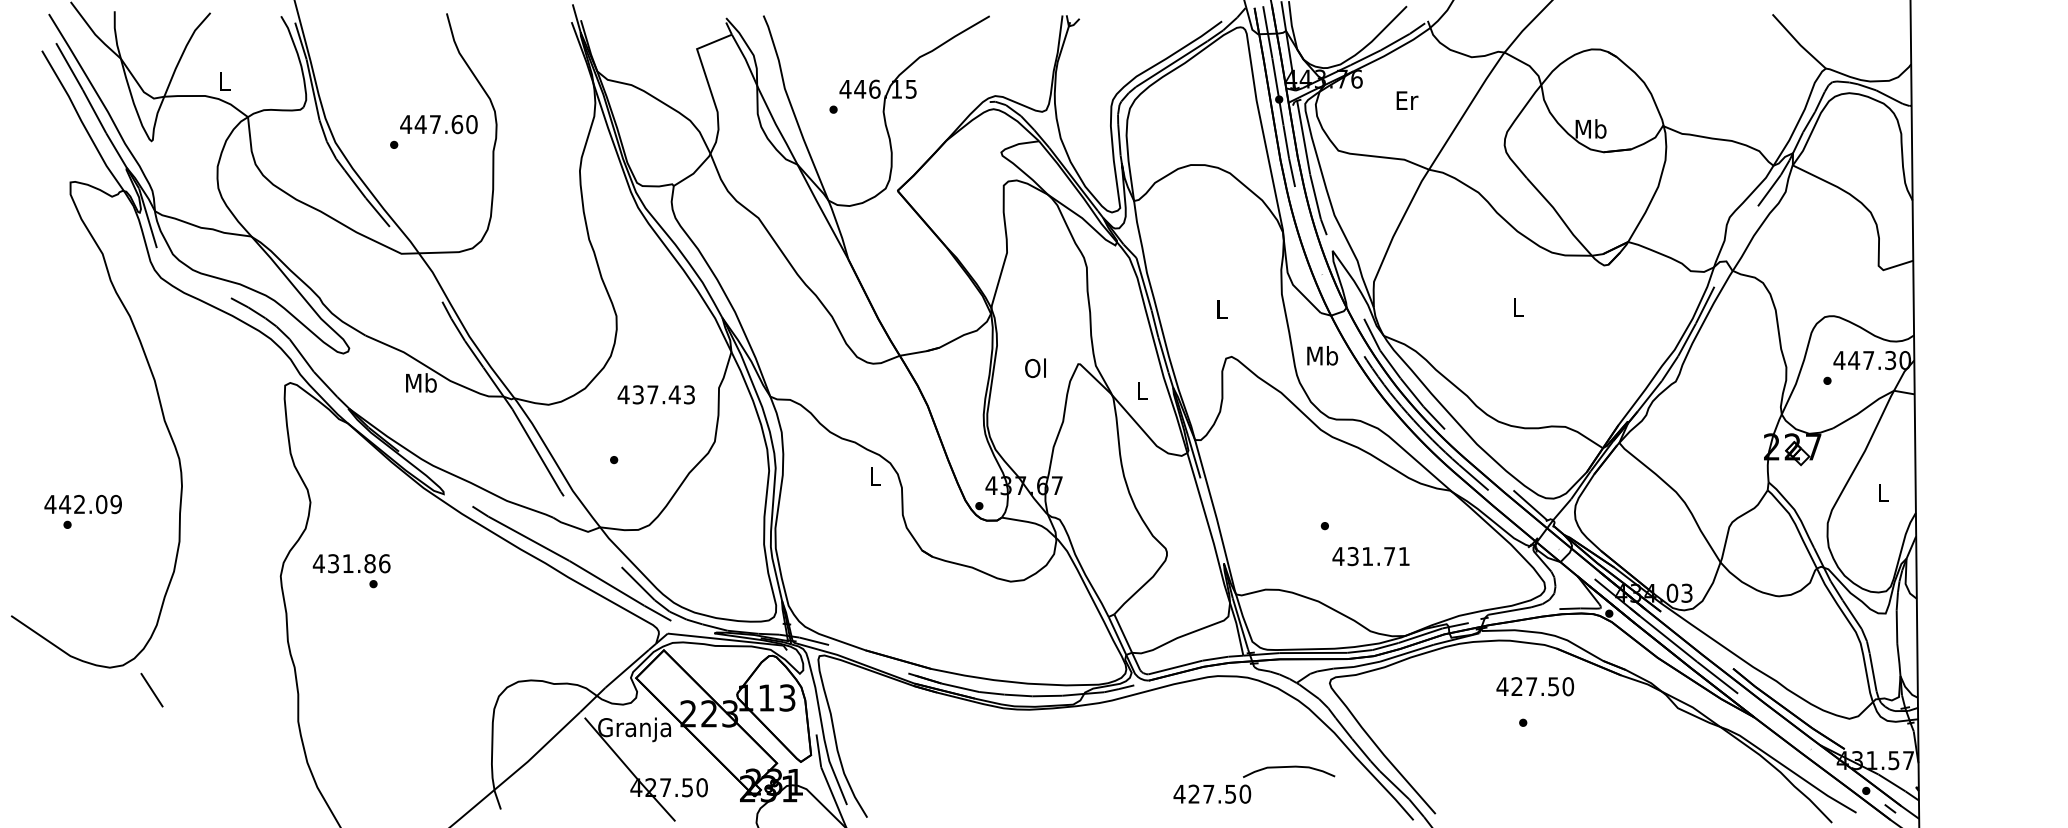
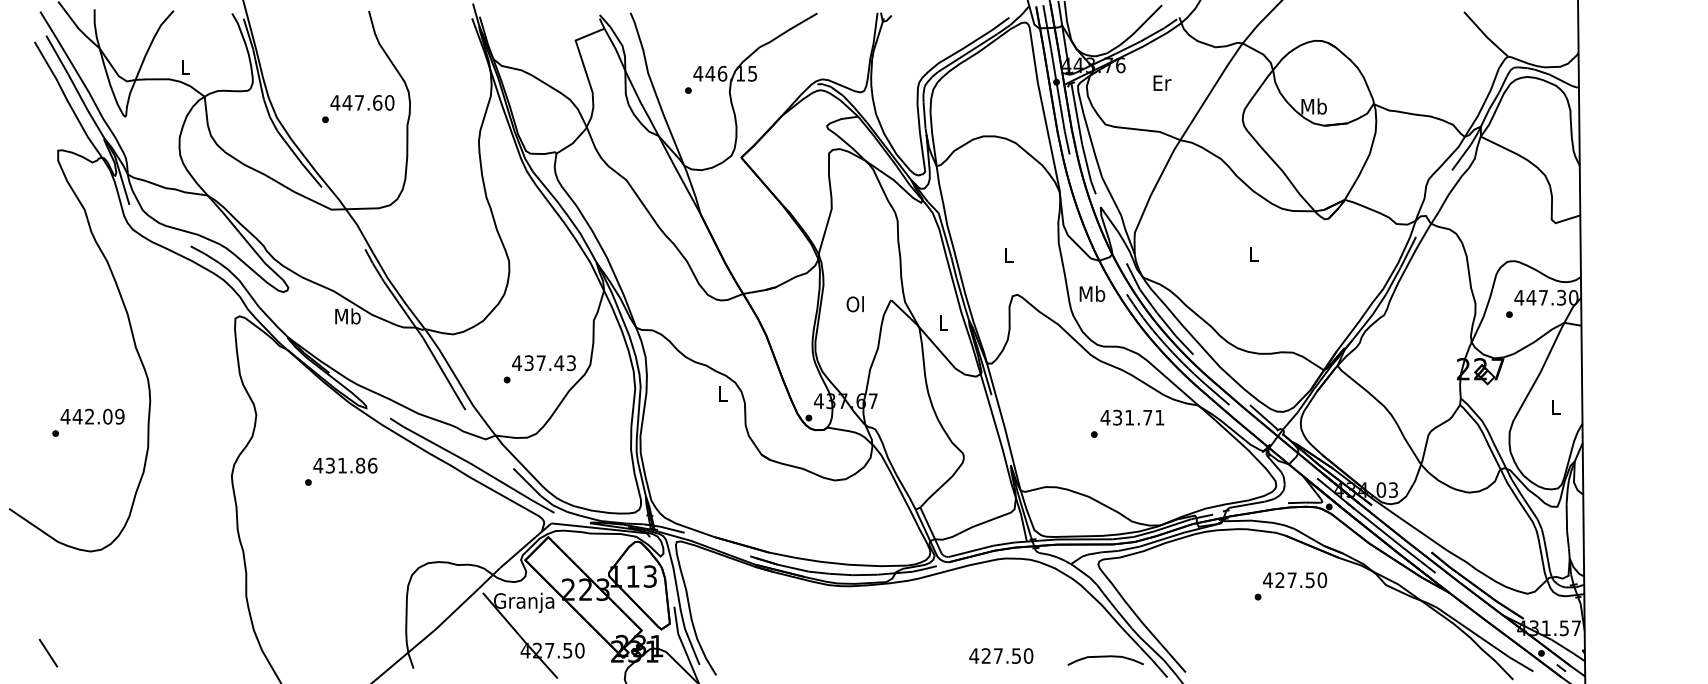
text: (655, 395) -> (543, 363), moved
text: (83, 504) -> (92, 416), moved
text: (1371, 556) -> (1132, 417), moved
text: (351, 563) -> (345, 465), moved
text: (1535, 686) -> (1295, 580), moved
line: (152, 690) -> (48, 653), moved
curve: (1288, 768) -> (1105, 657), moved

